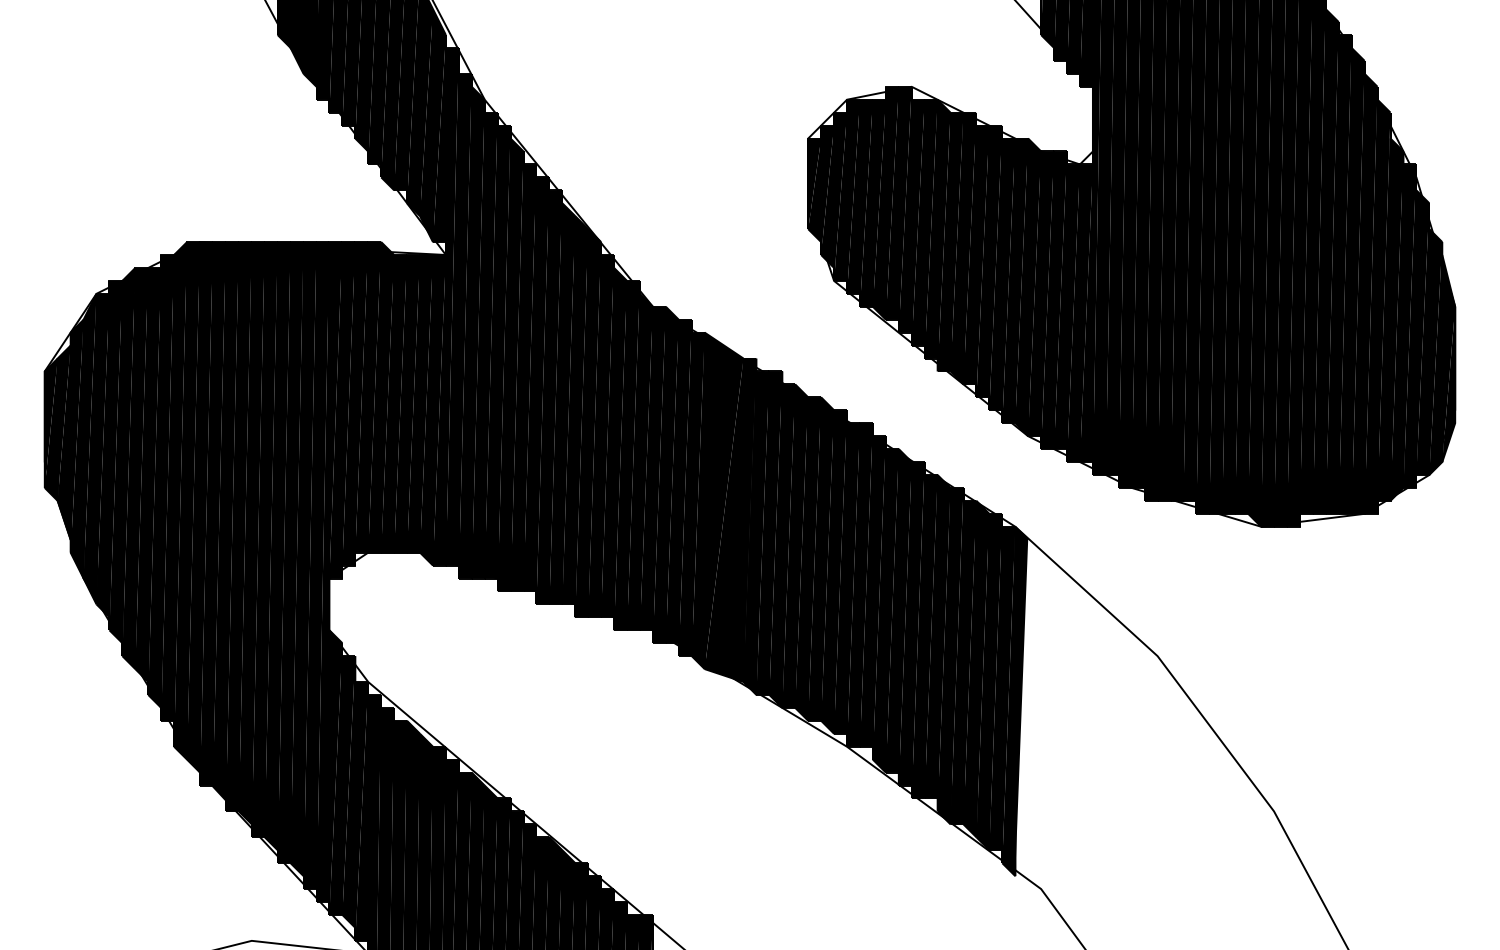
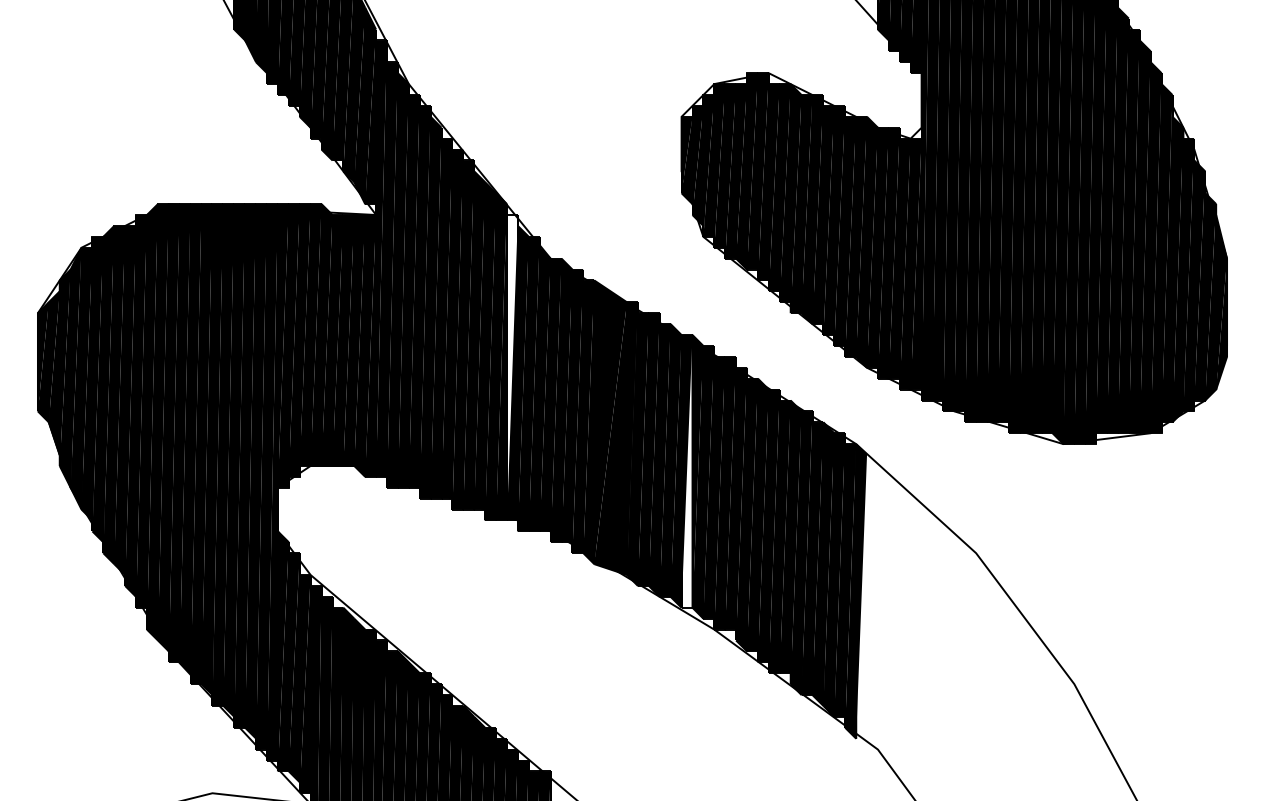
fill: (607, 435) -> (512, 367), removed
fill: (814, 559) -> (686, 471), removed

